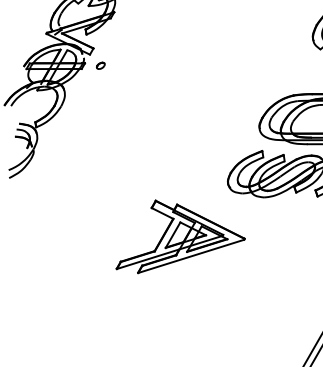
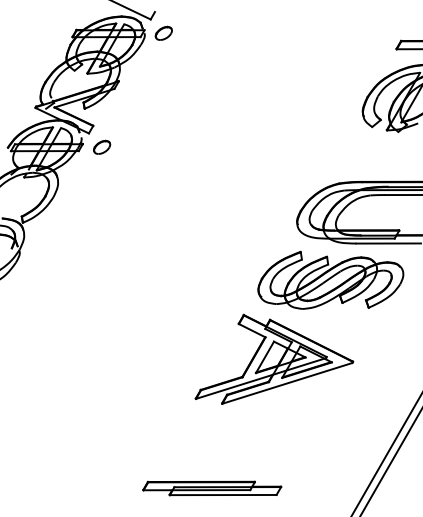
part: (101, 65) -> (102, 146), size x1.67
part: (180, 236) -> (274, 358), moved
part: (190, 343) -> (212, 488), added

